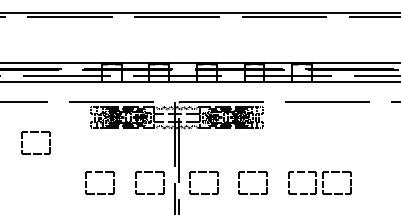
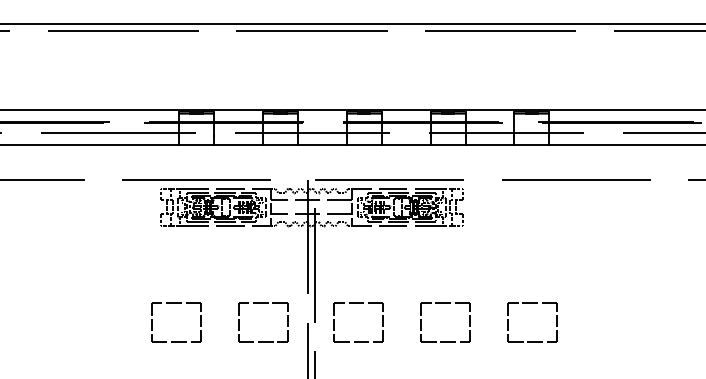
part: (35, 132) -> (62, 233), removed
part: (336, 172) -> (592, 303), removed

